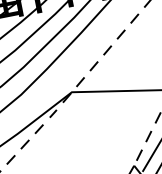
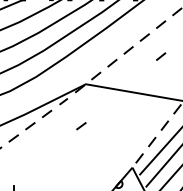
line: (141, 50) -> (161, 56), added
line: (75, 134) -> (81, 126), added

